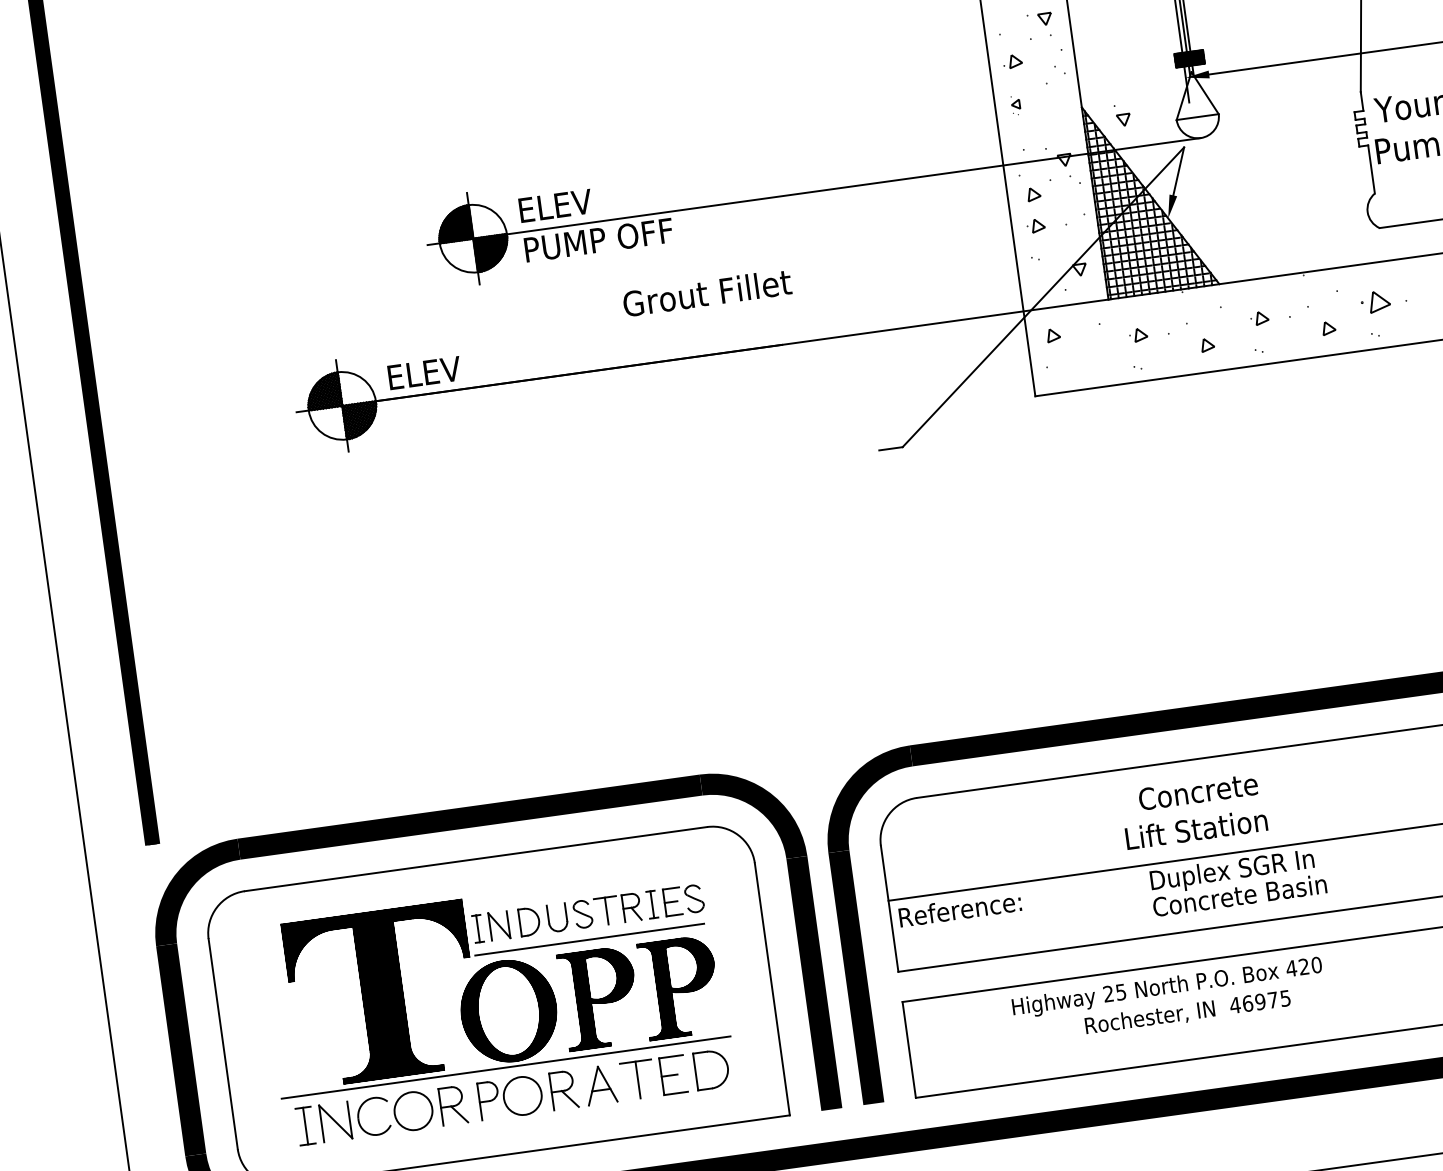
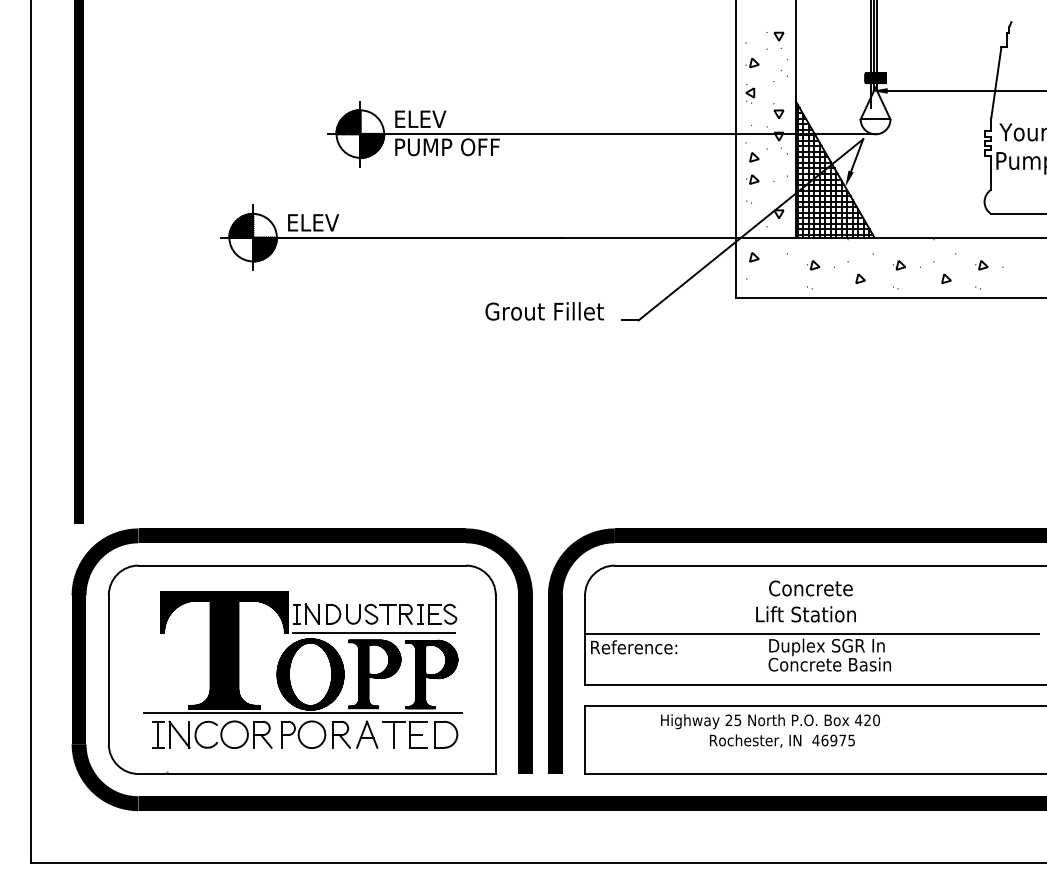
part: (1016, 104) -> (750, 93), size x1.43
part: (1122, 114) -> (778, 110), moved
text: (706, 293) -> (544, 311), moved
part: (1375, 302) -> (981, 265), size x0.62

